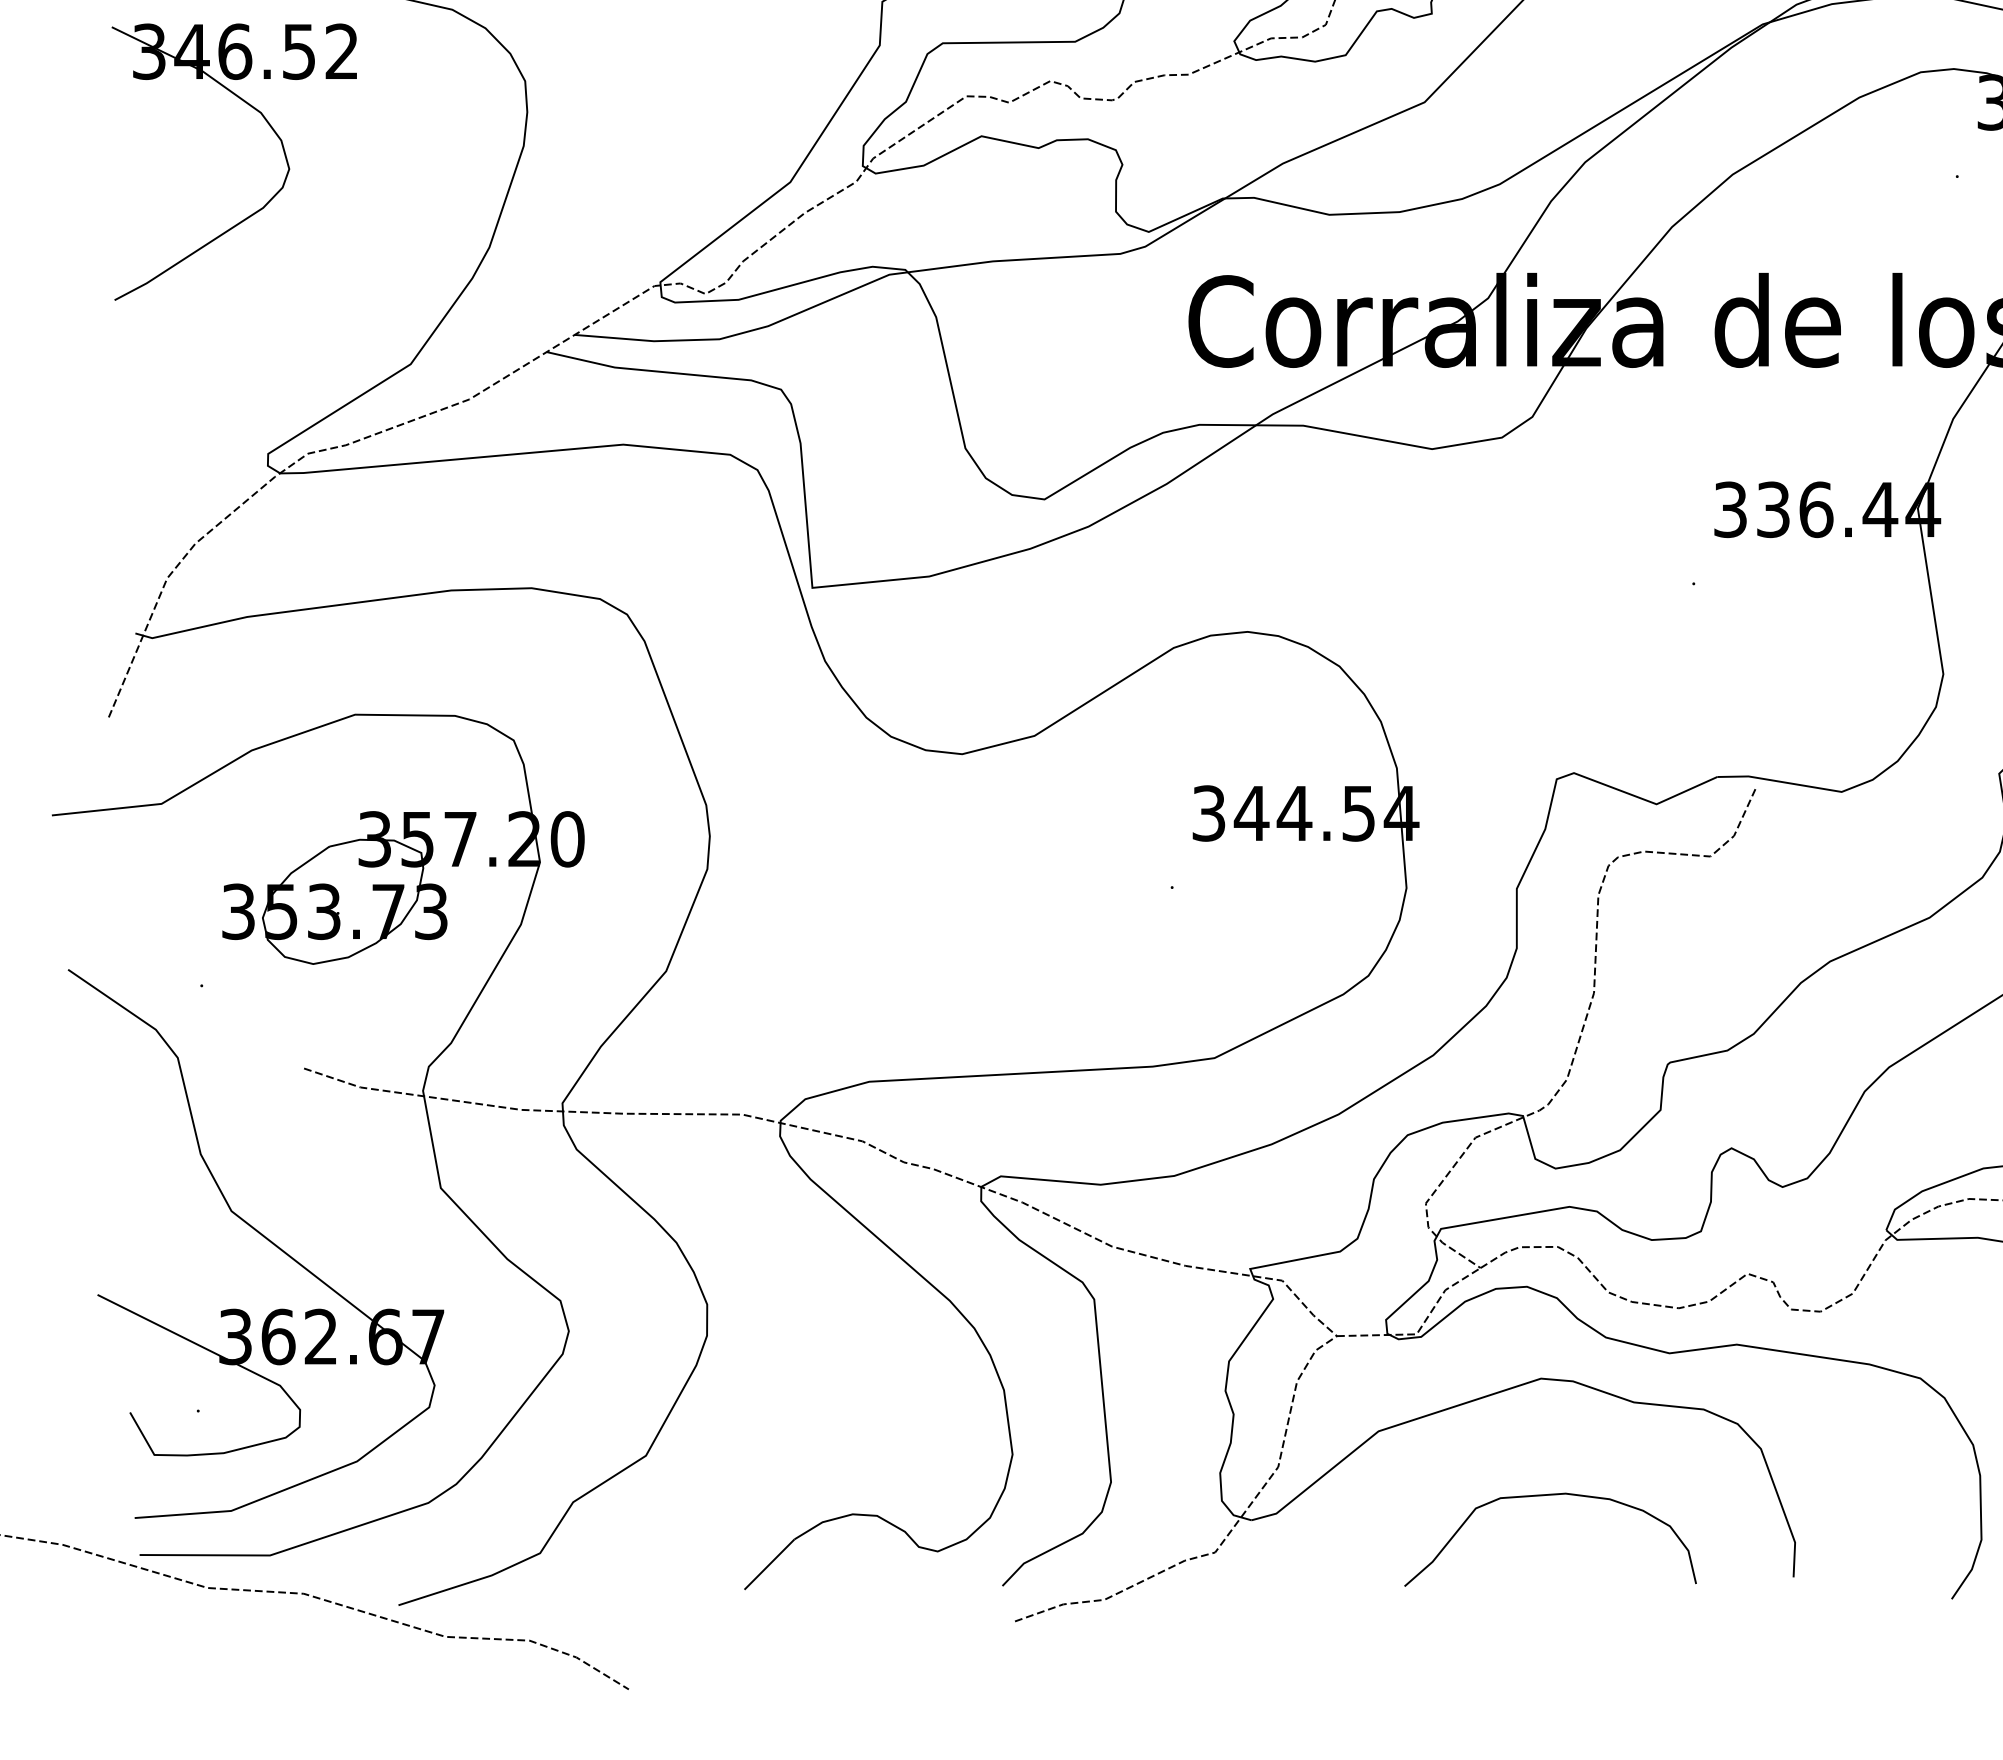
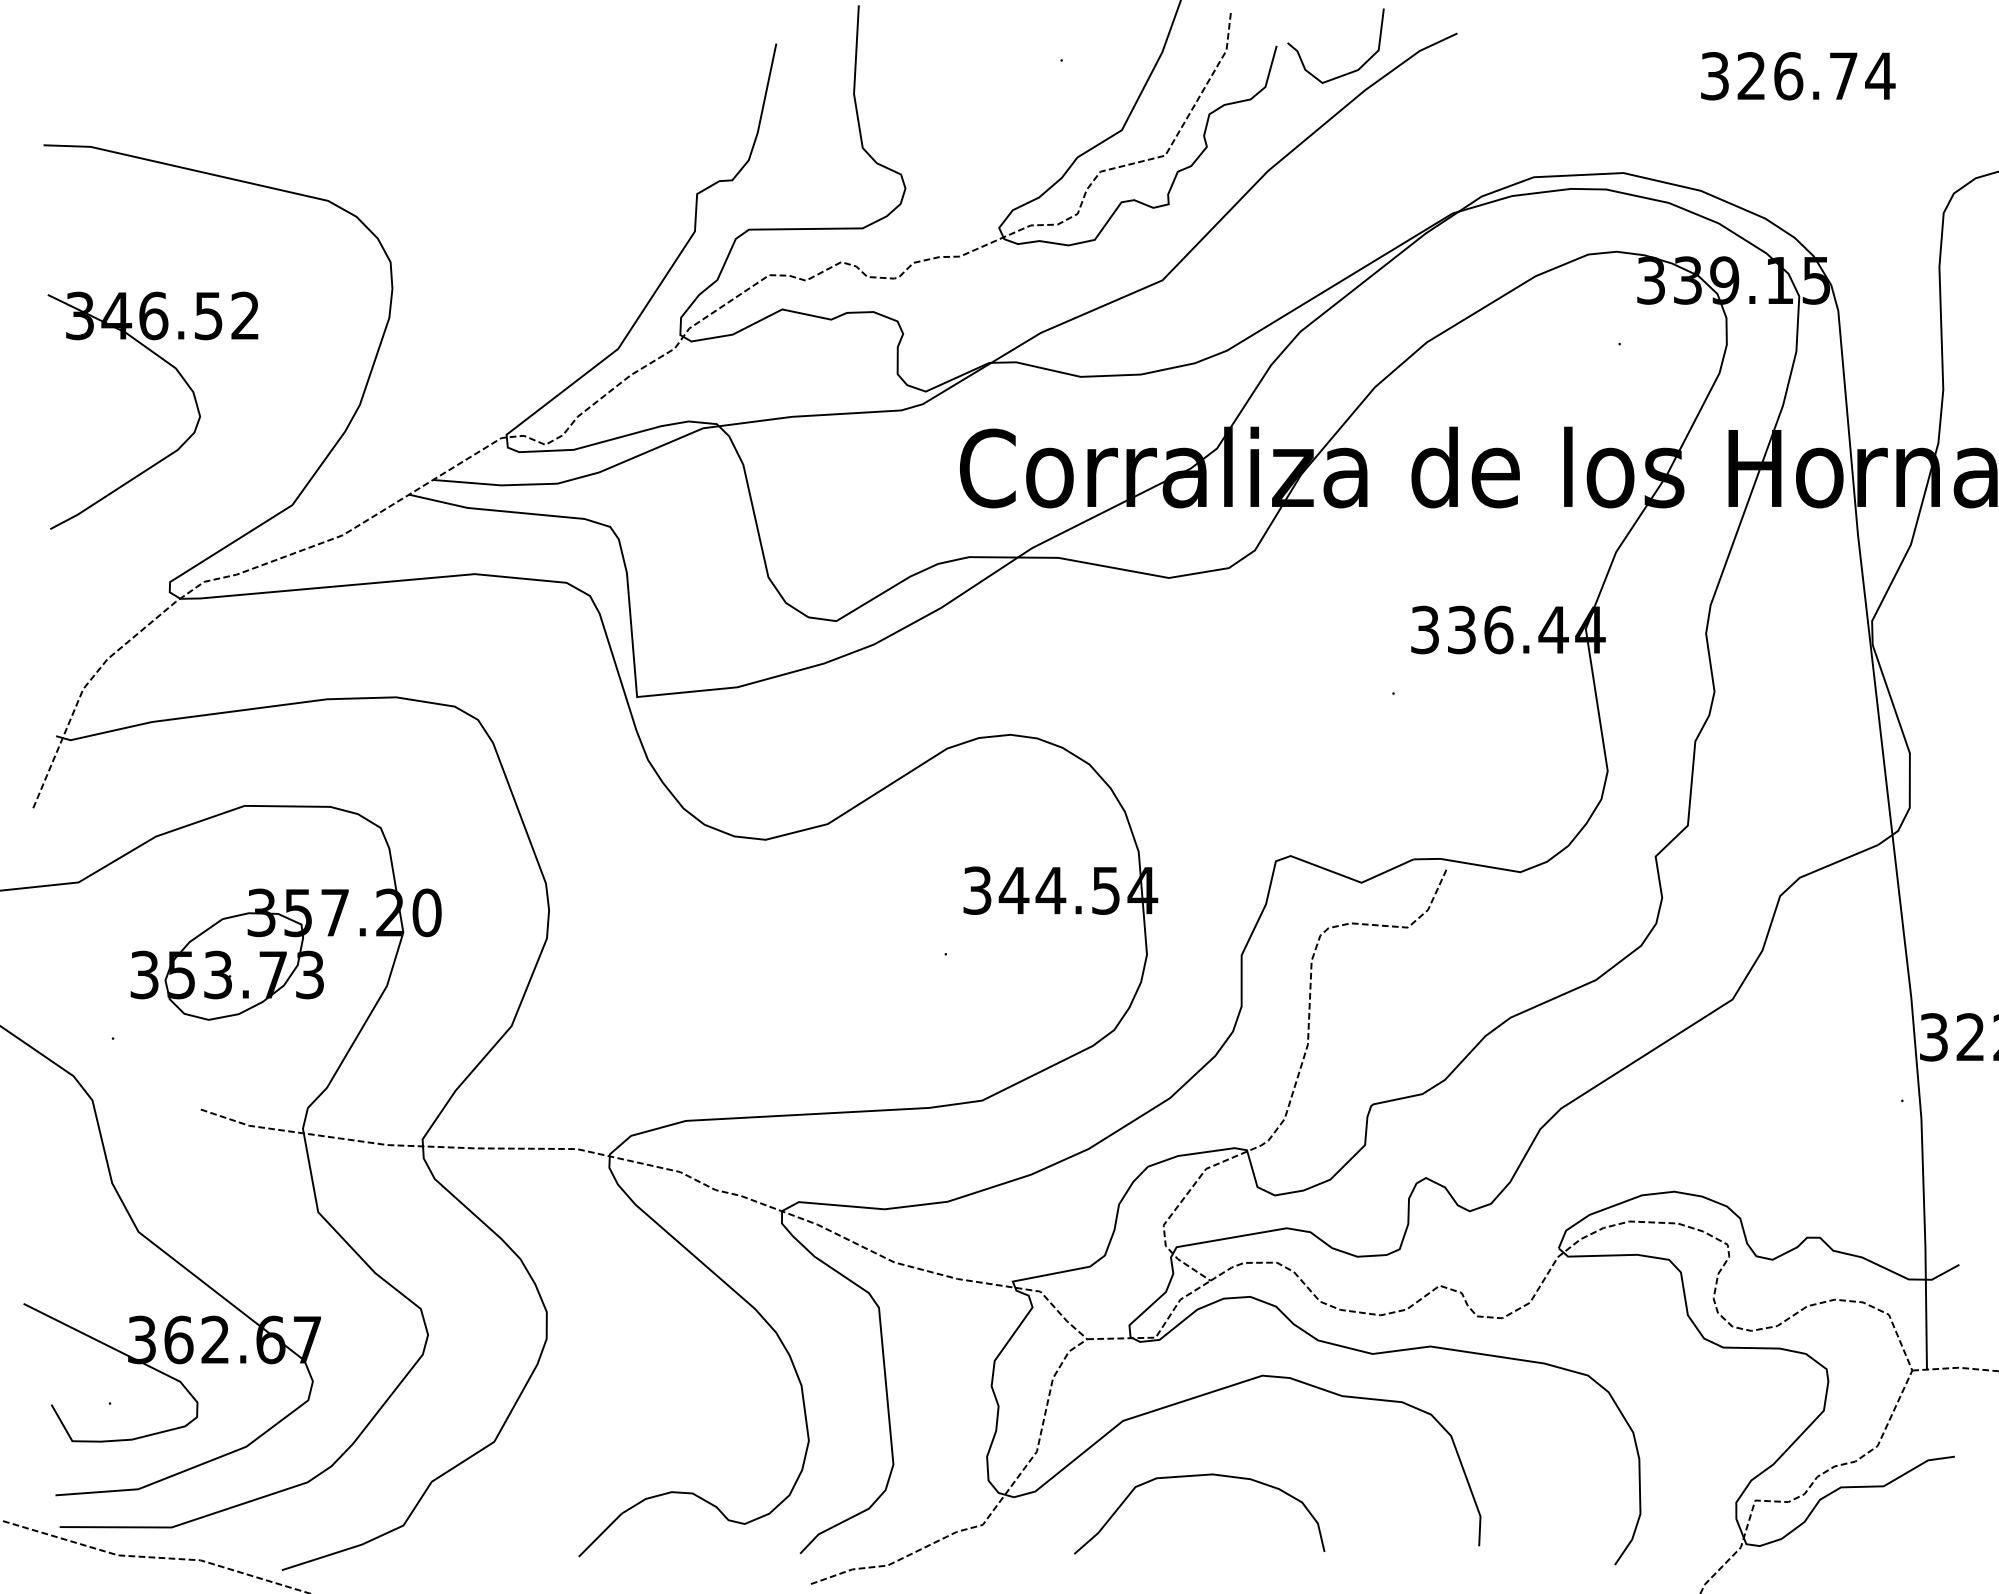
part: (272, 130) -> (185, 383), moved
curve: (1550, 1496) -> (1199, 1476), moved

